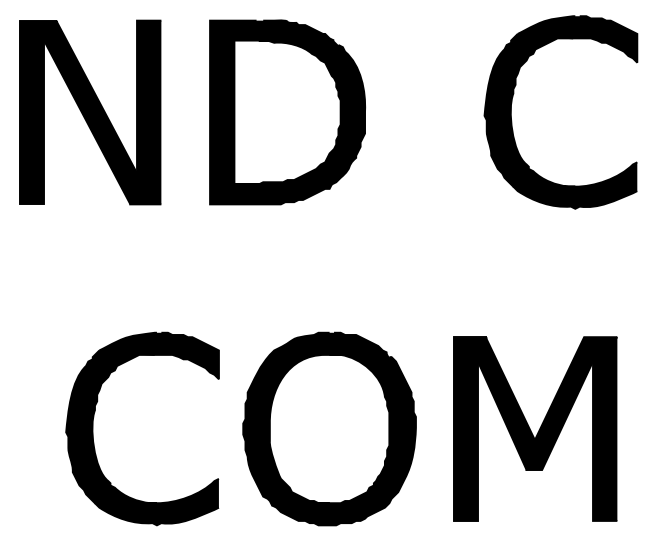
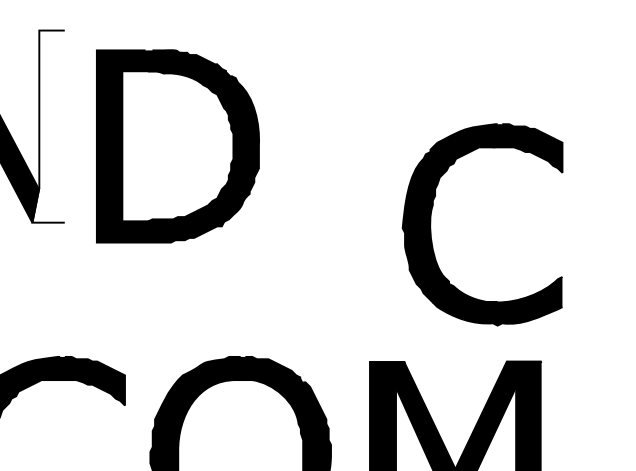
fill: (145, 112) -> (48, 126), removed
part: (287, 112) -> (177, 146), moved
part: (512, 120) -> (431, 233), moved

